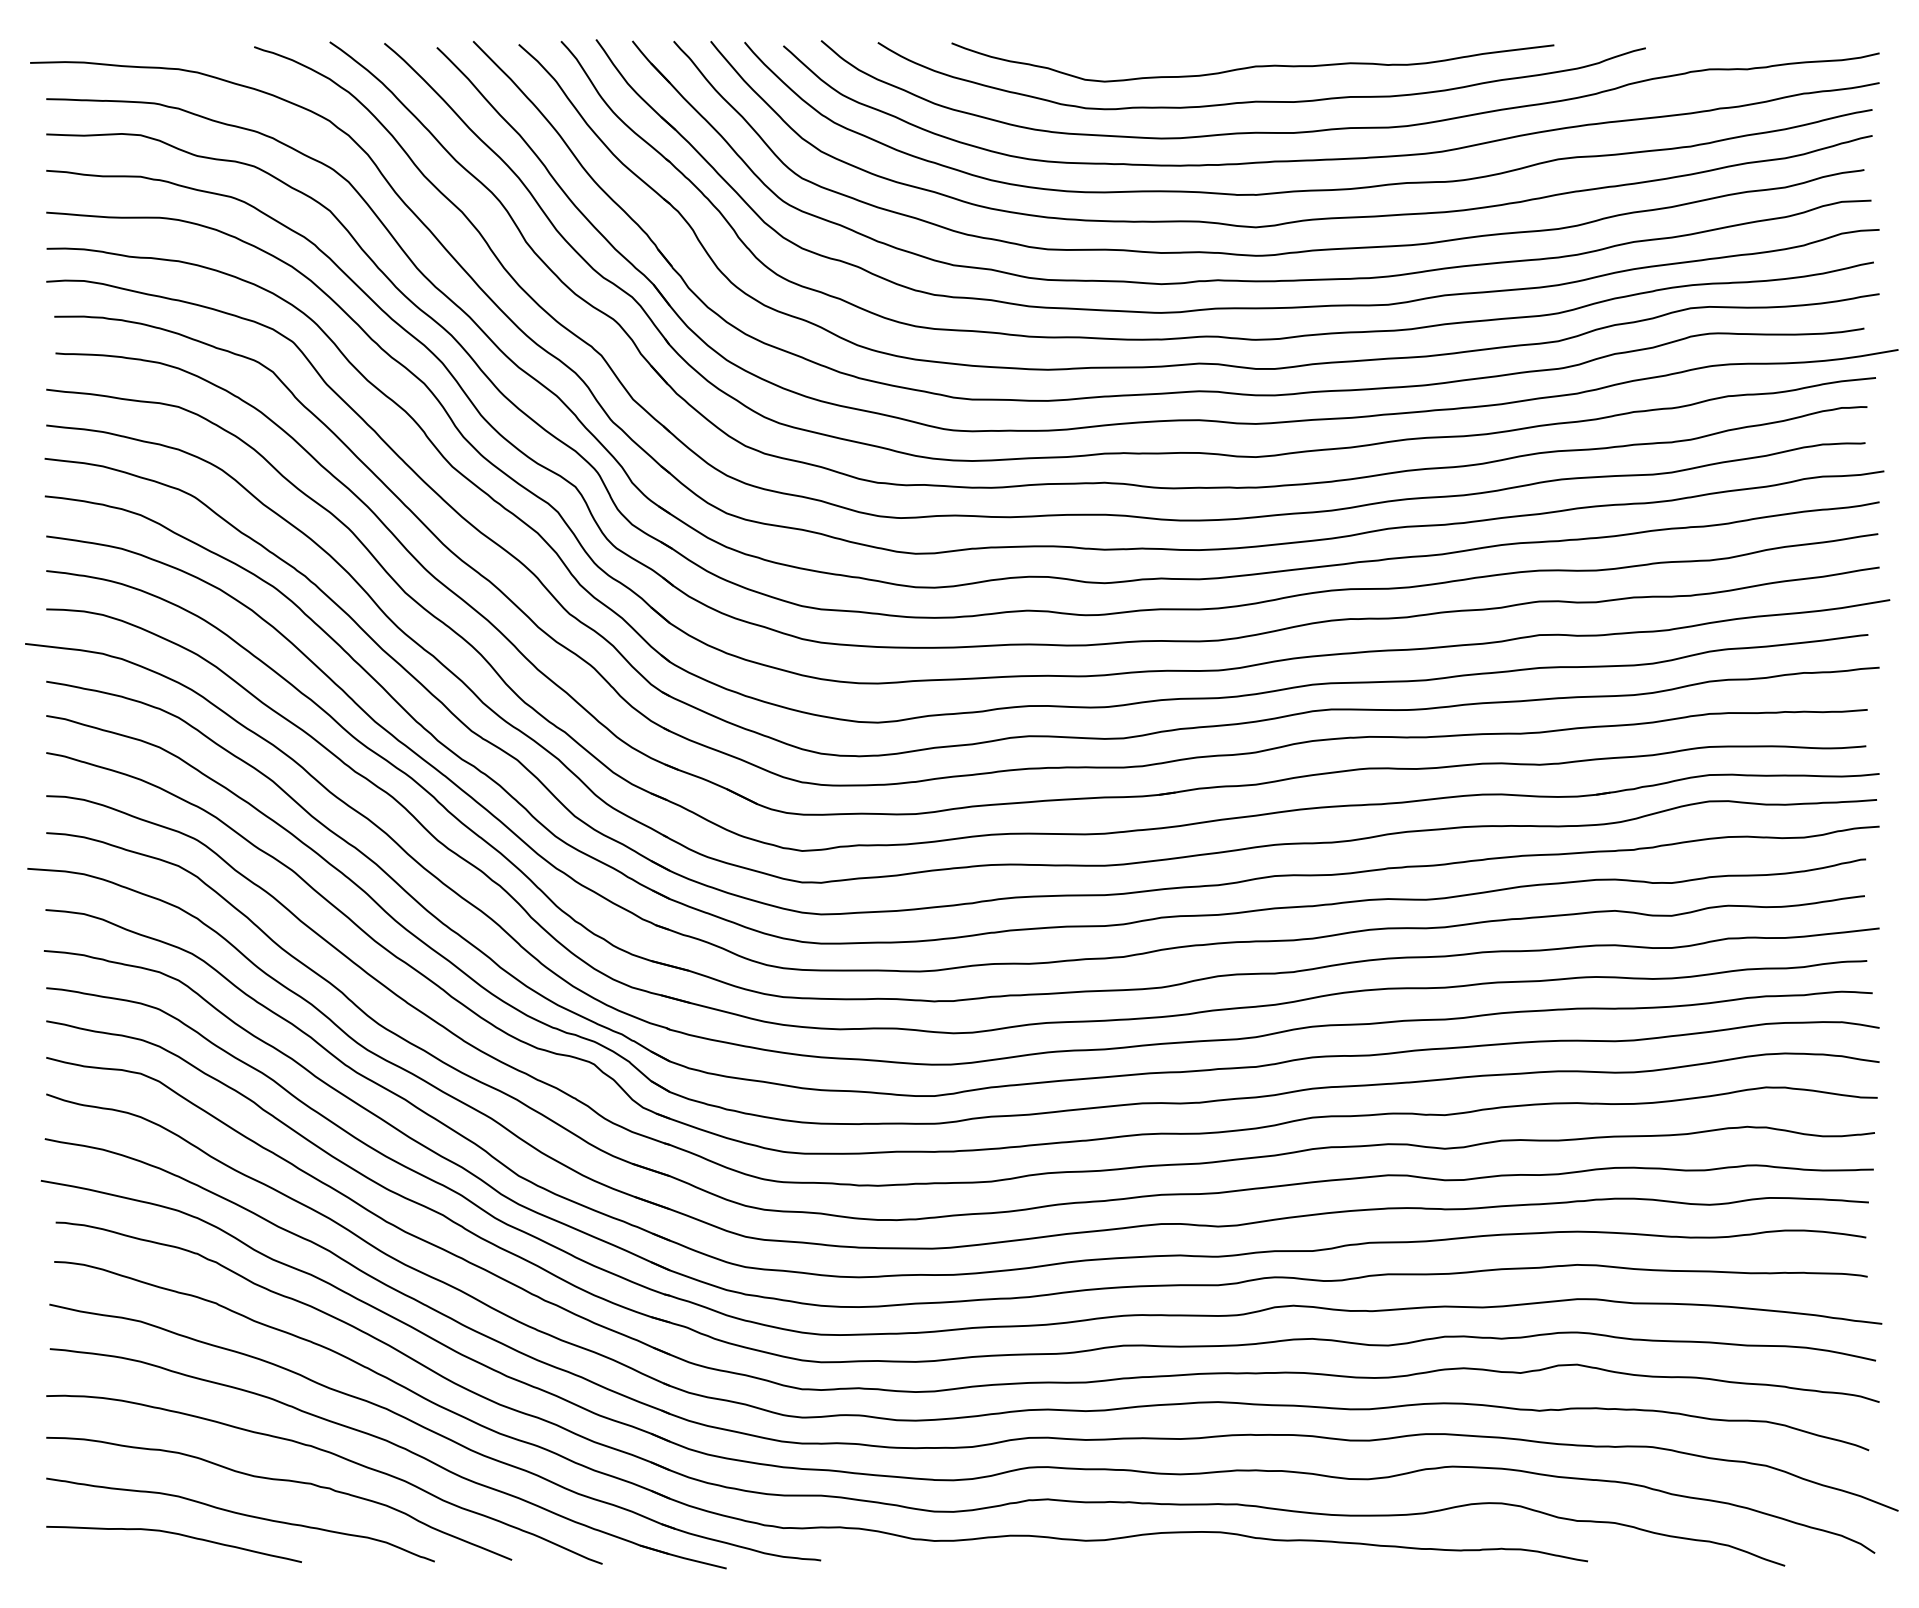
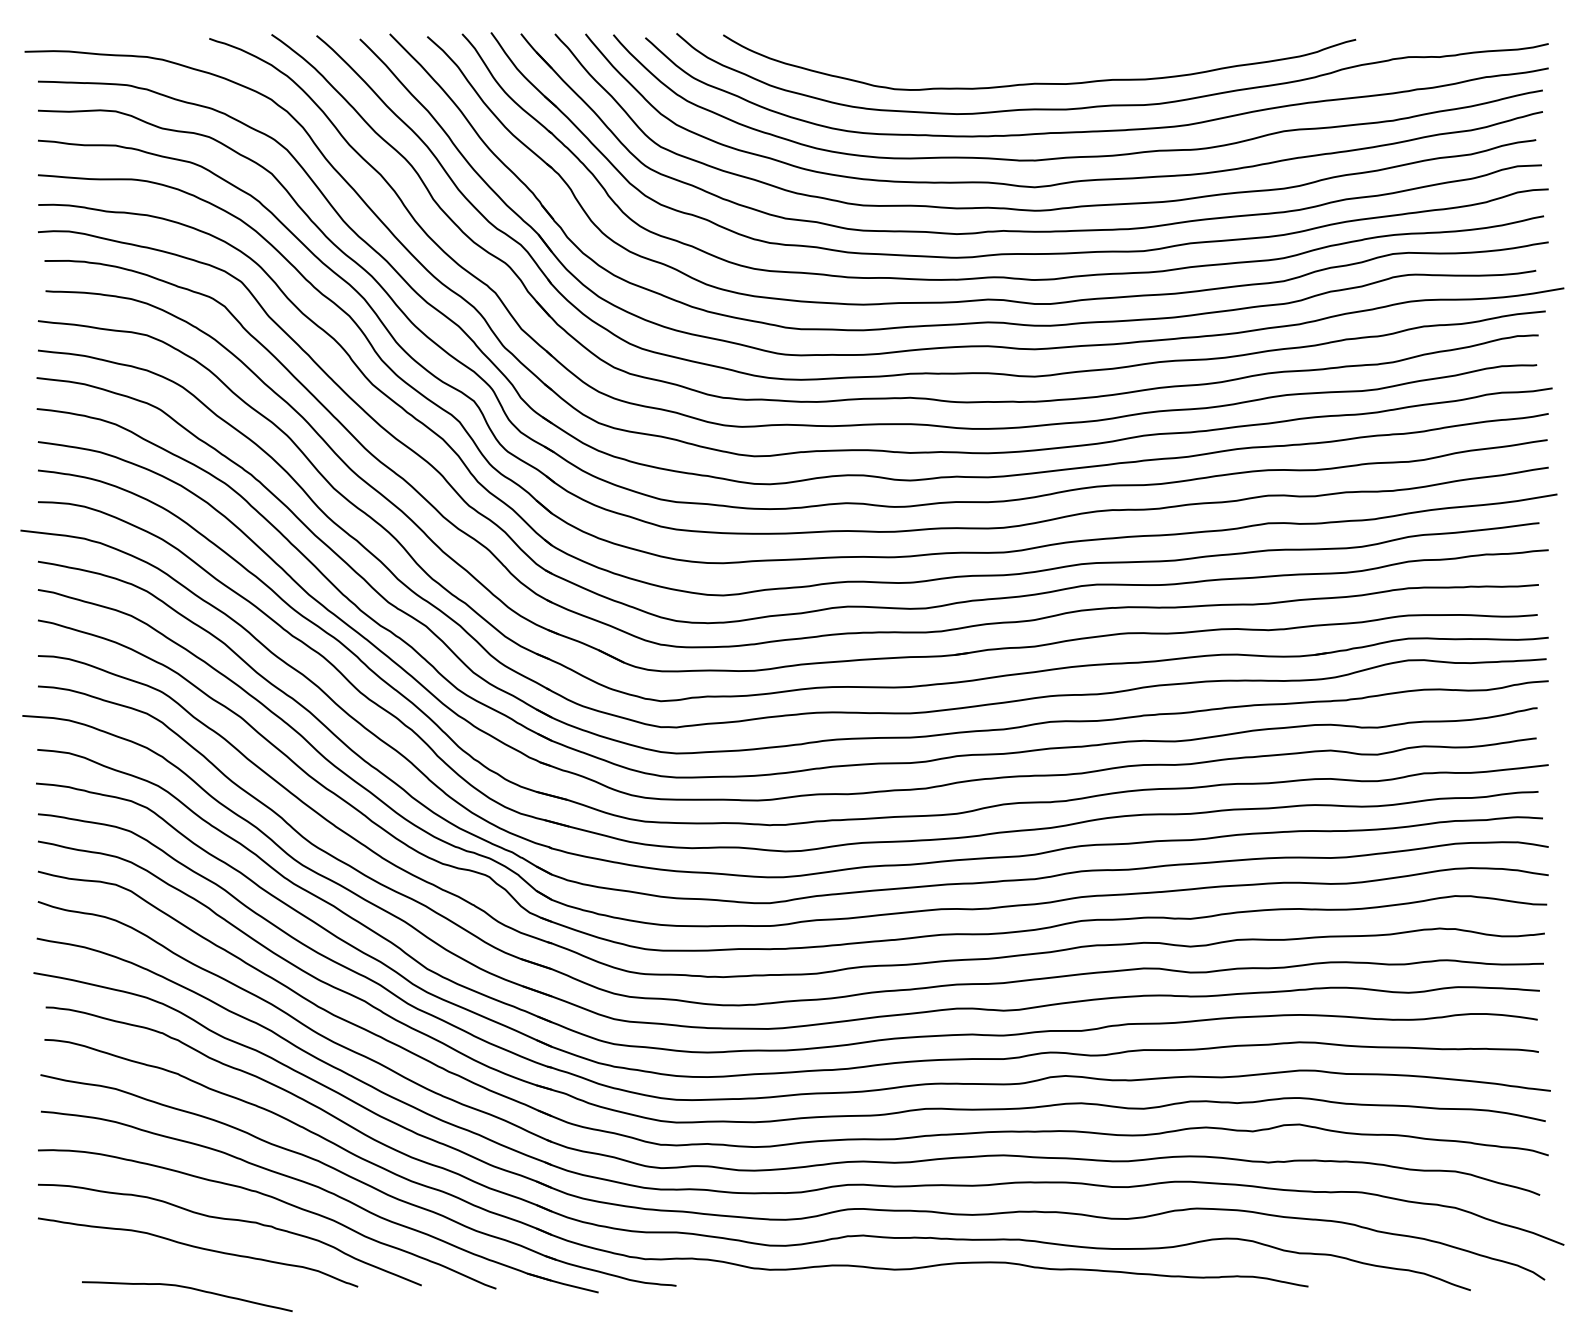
curve: (1251, 66) -> (1031, 54), removed
curve: (174, 1534) -> (187, 1288), moved

